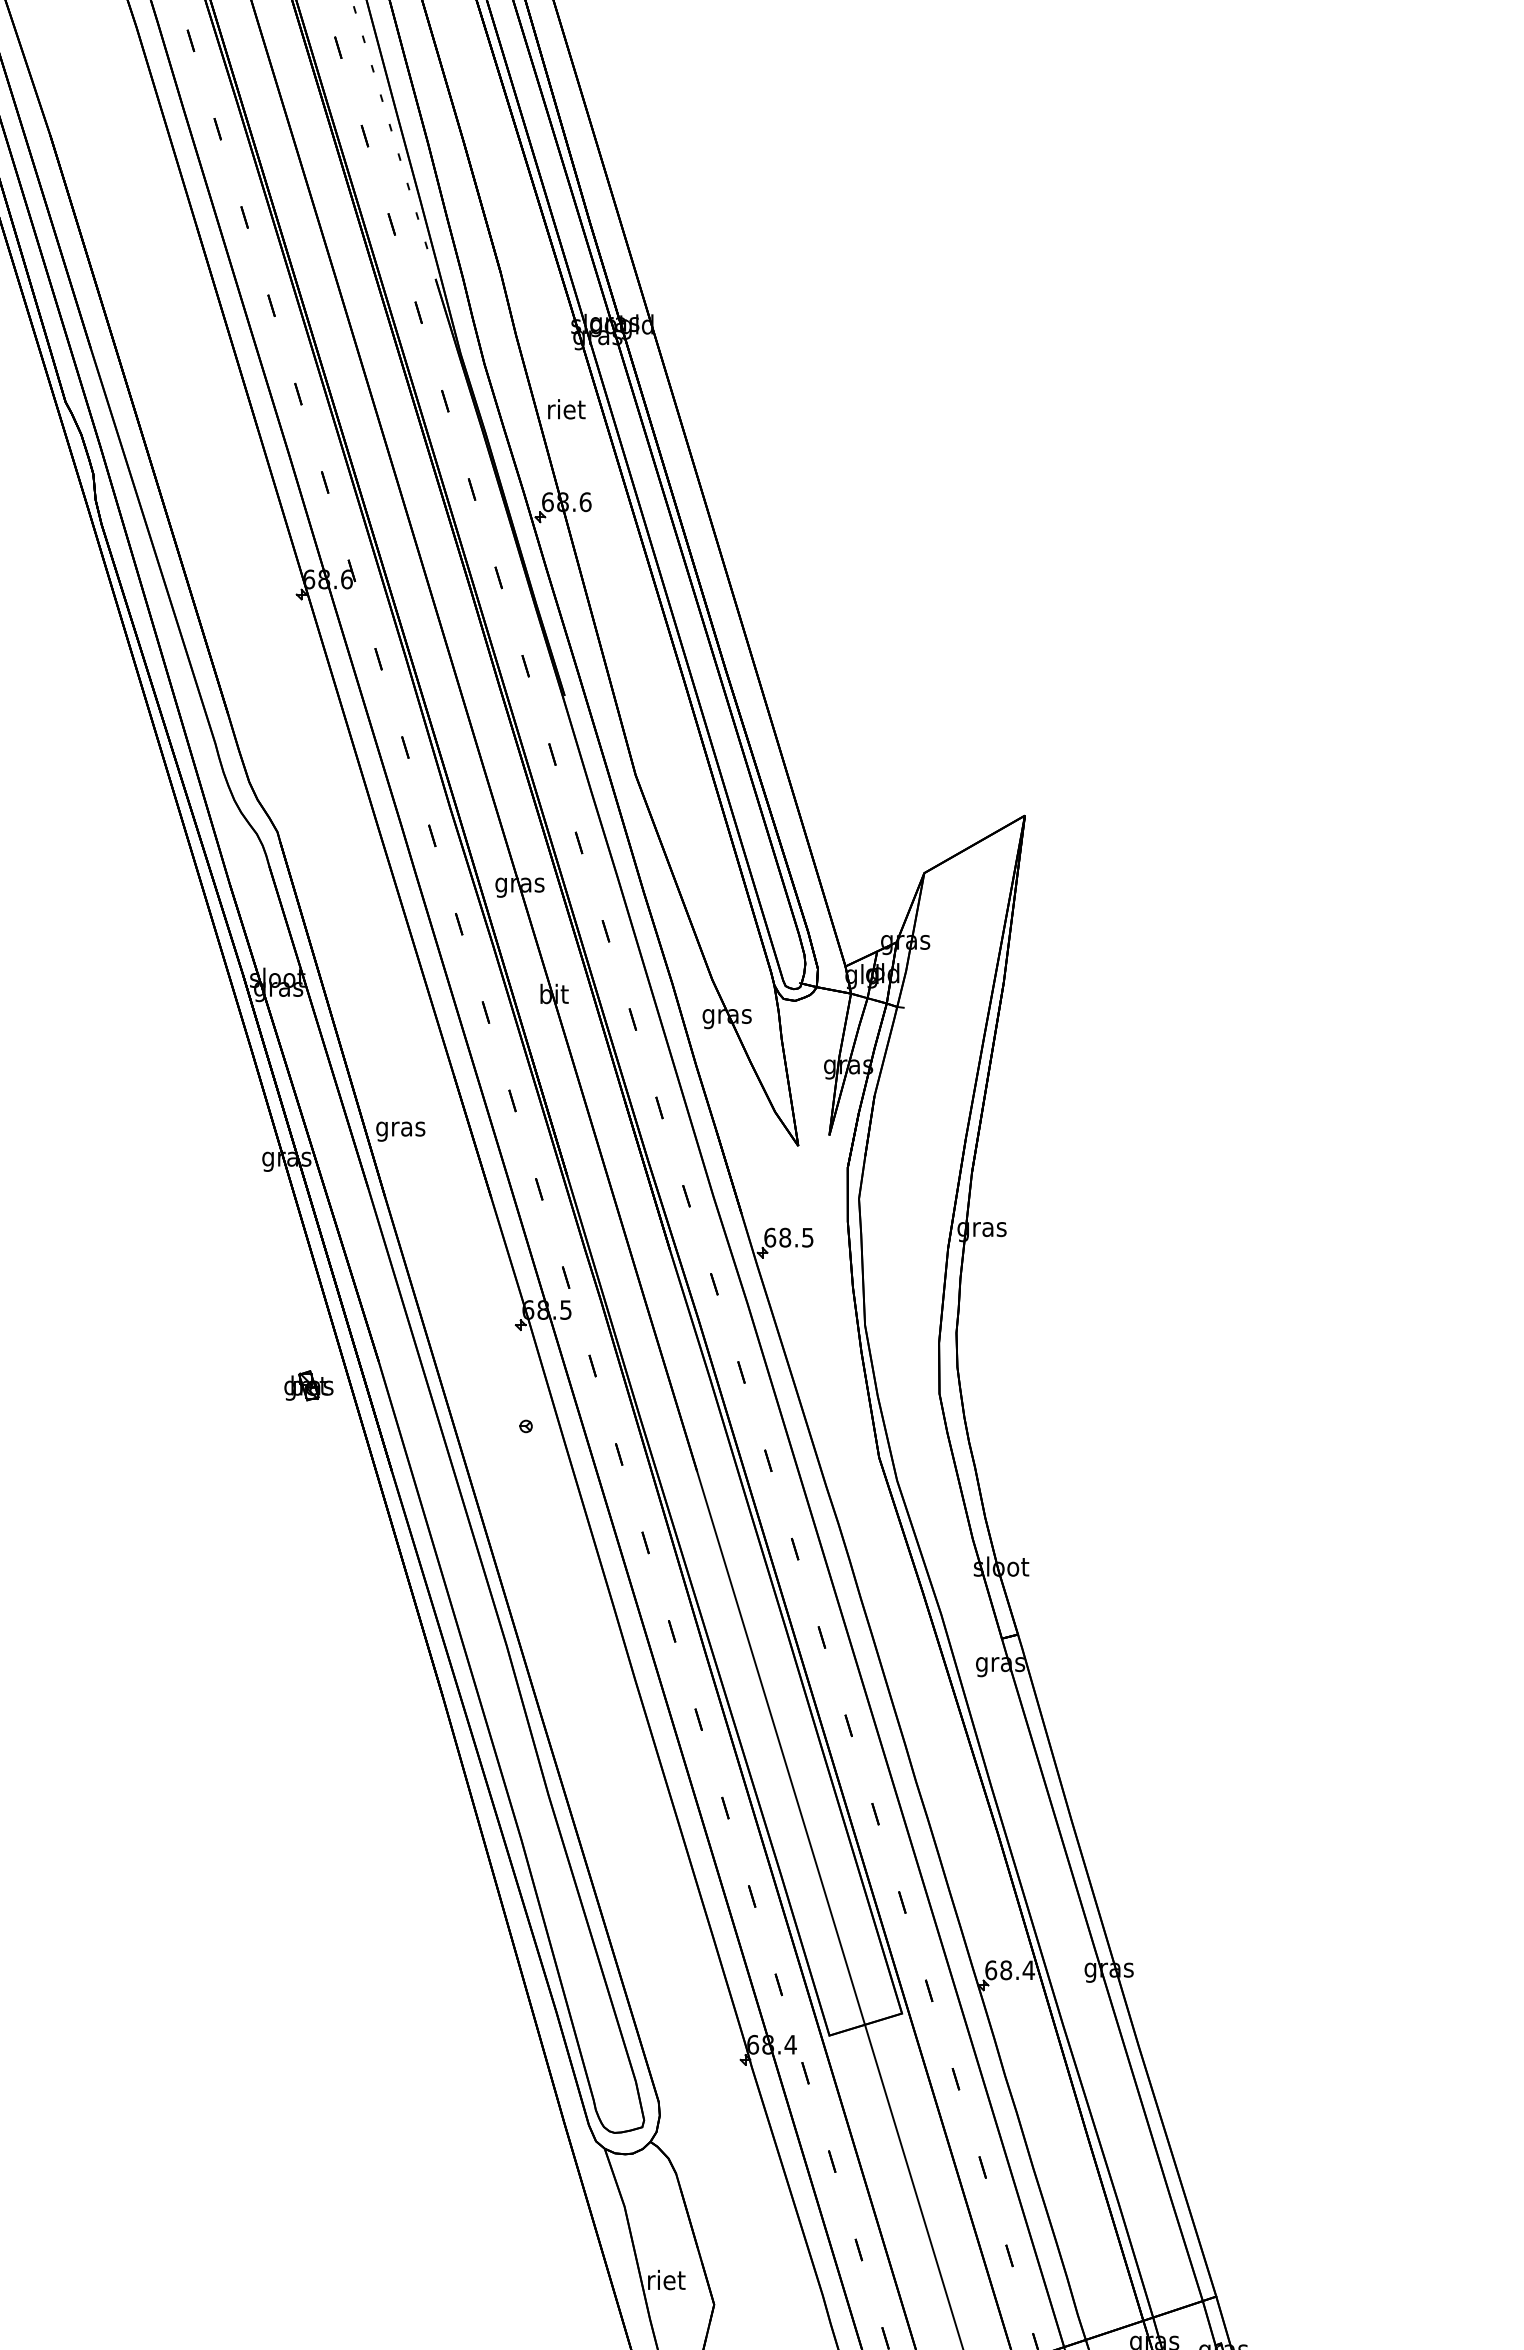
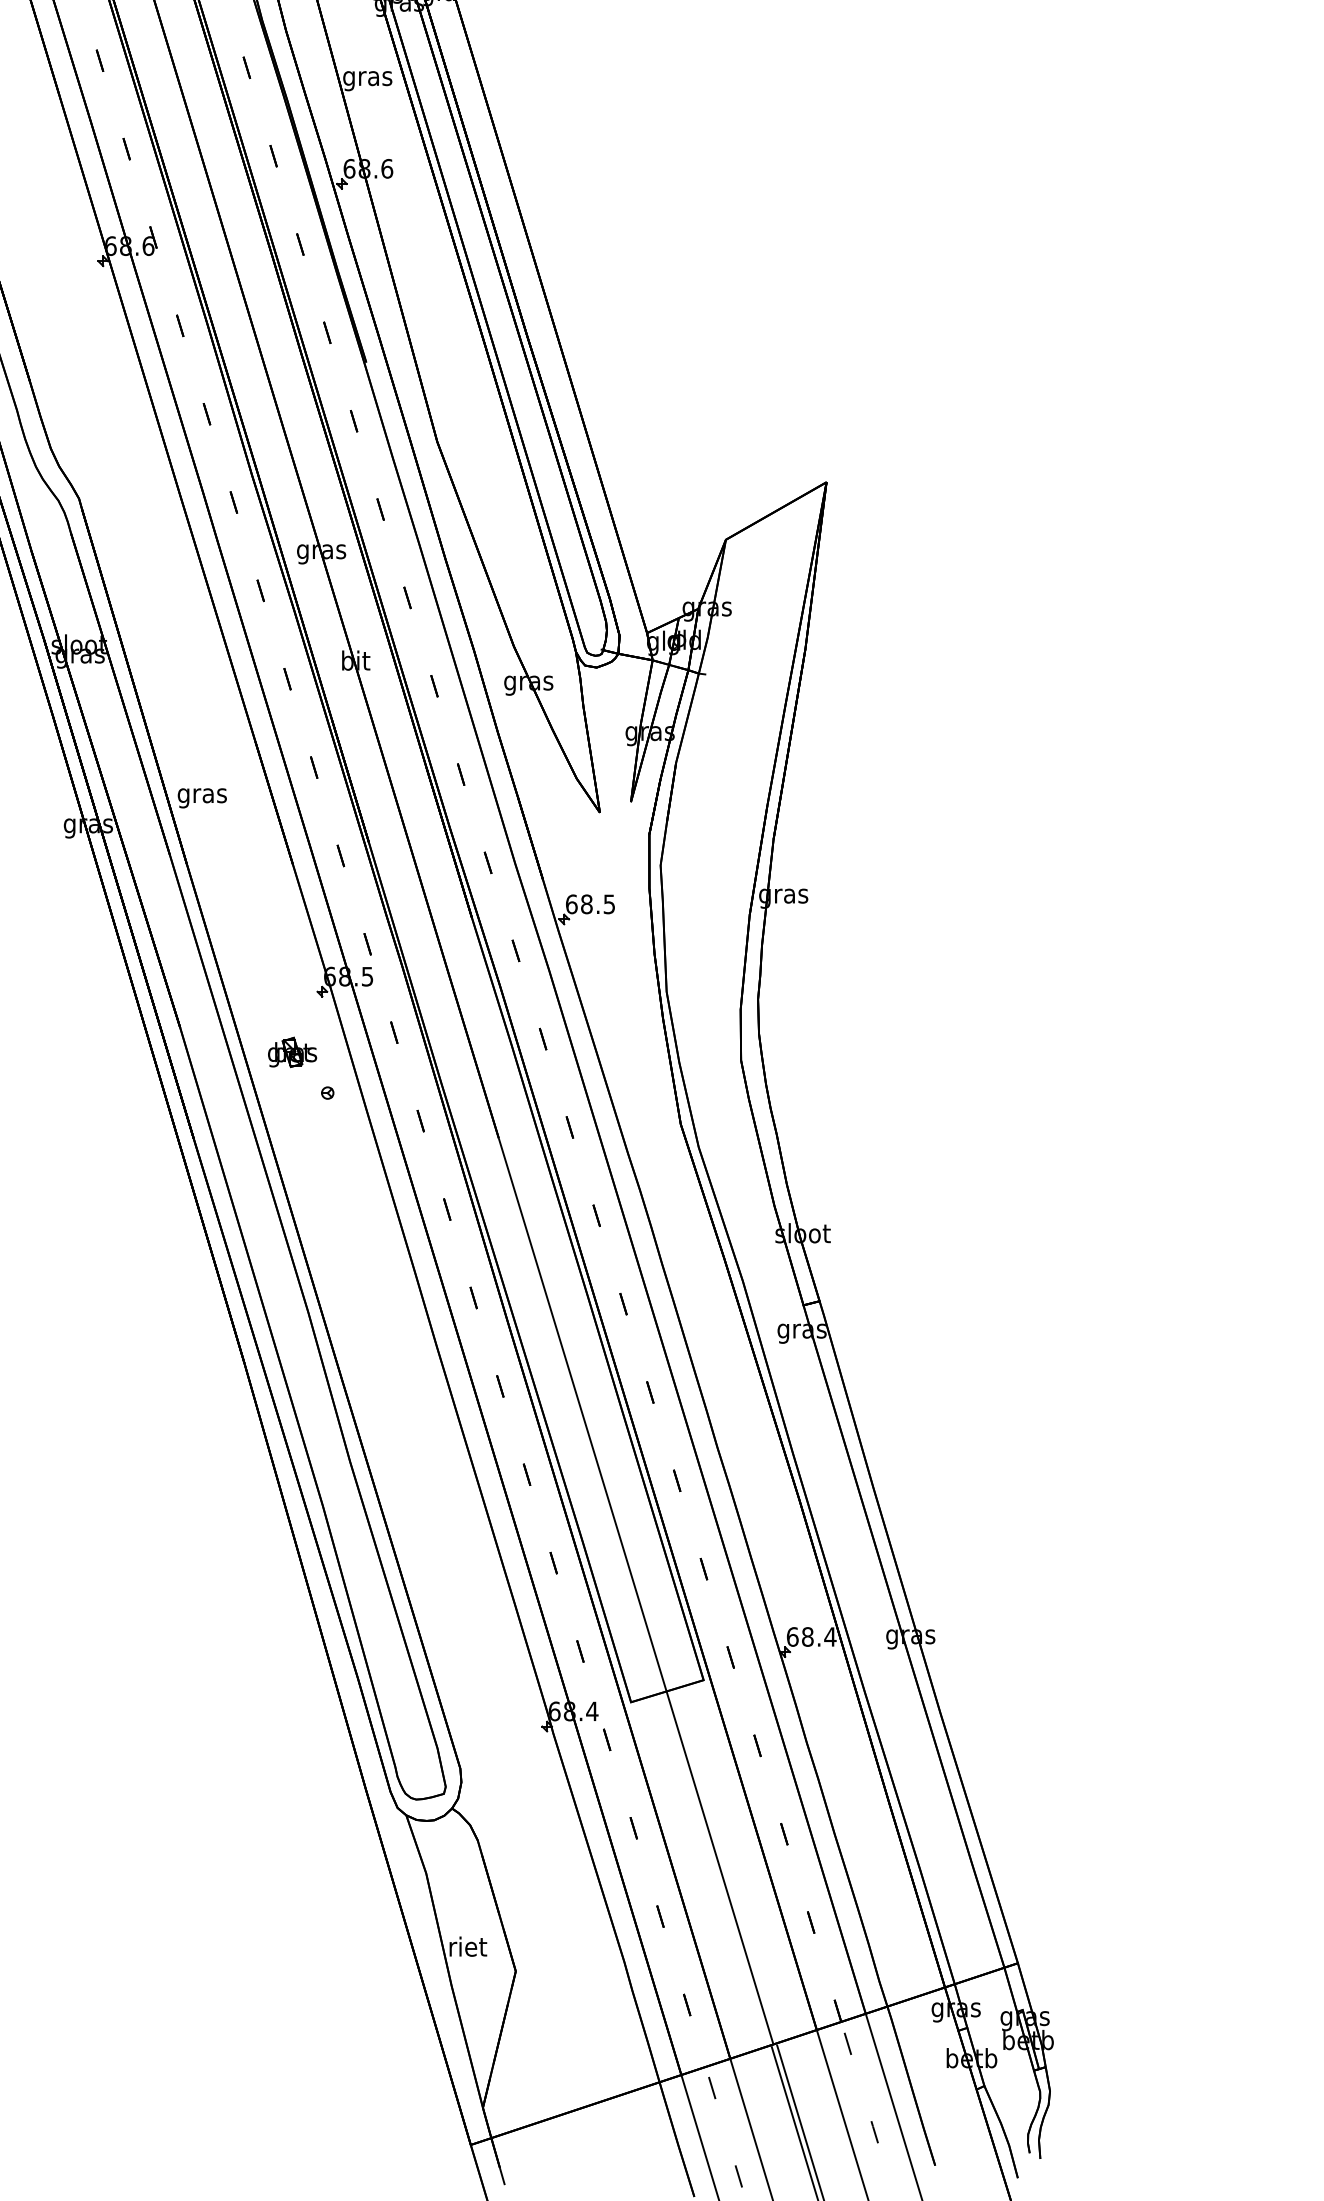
text: (565, 411) -> (367, 78), riet -> gras
part: (308, 1385) -> (292, 1052), moved

